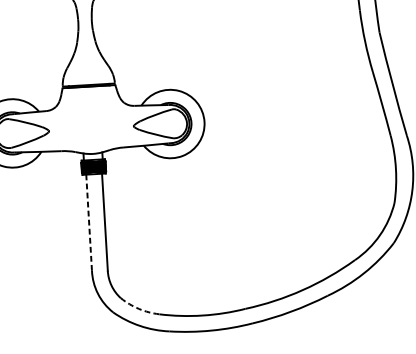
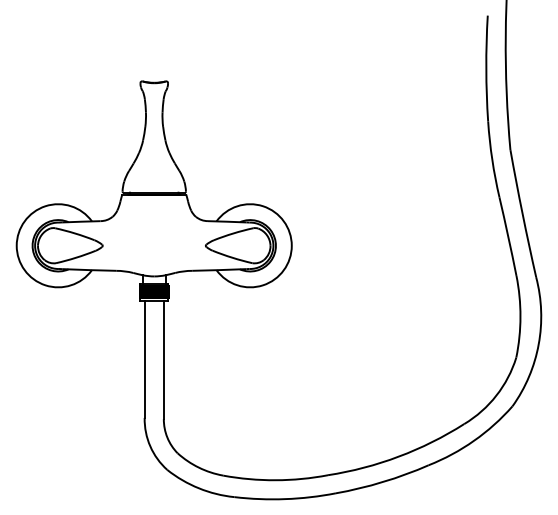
line: (88, 222) -> (144, 359), dashed -> solid
arc: (138, 308) -> (198, 467), dashed -> solid

